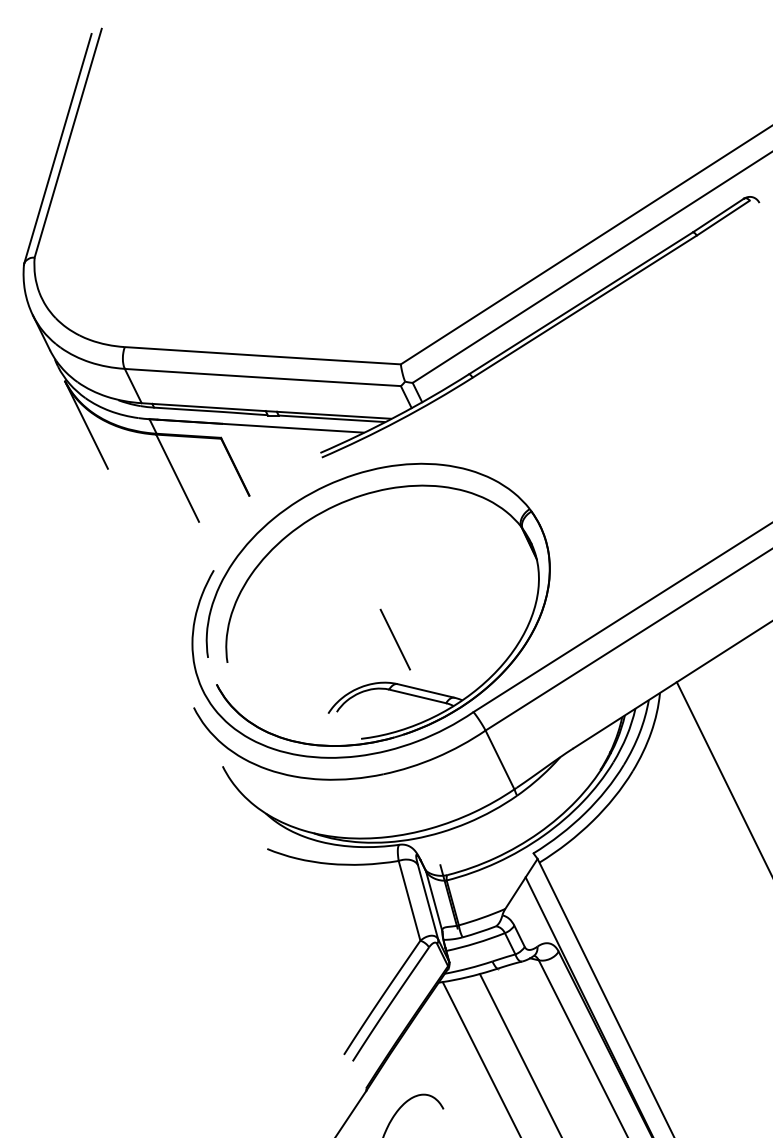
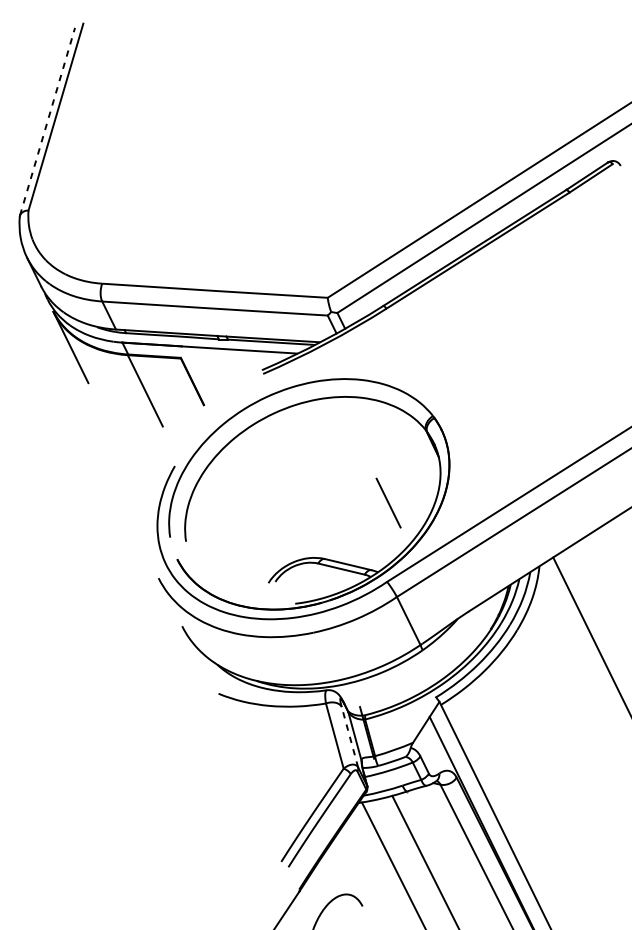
line: (57, 148) -> (47, 121), solid -> dashed
line: (394, 639) -> (387, 502), moved
line: (427, 901) -> (349, 736), solid -> dashed

